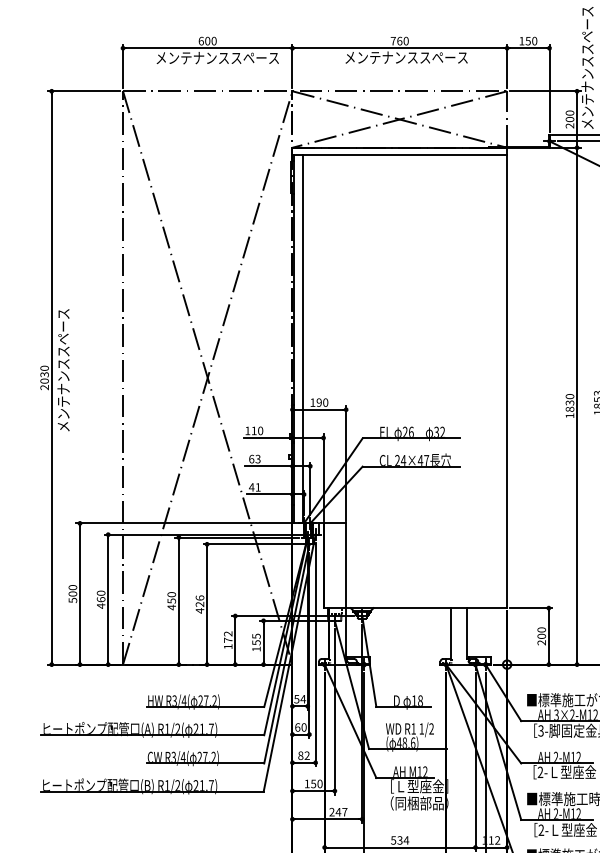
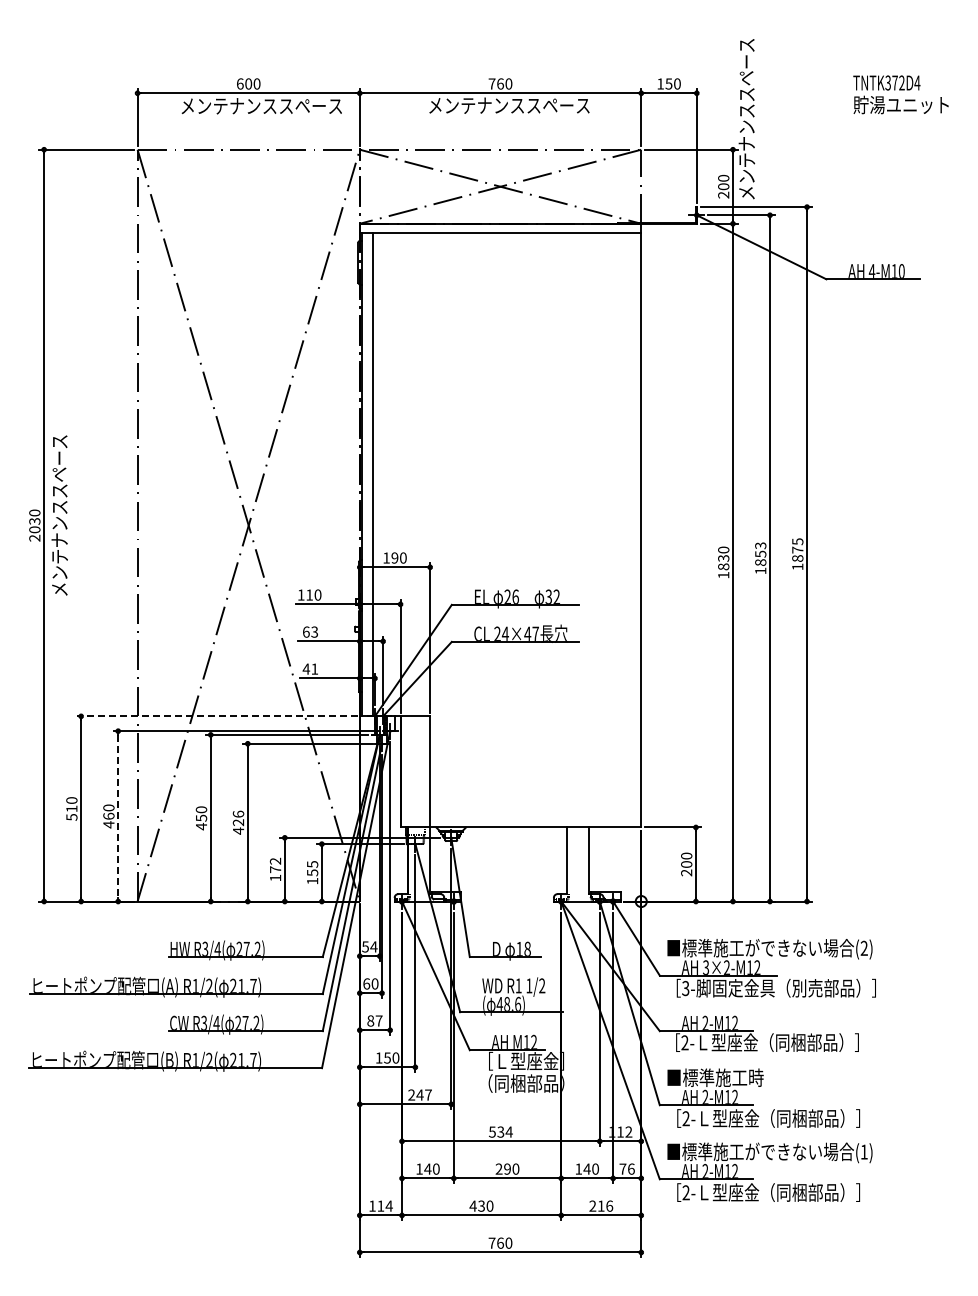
line: (183, 523) -> (217, 716), solid -> dashed
text: (72, 593) -> (71, 808), 500 -> 510
line: (108, 599) -> (118, 816), solid -> dashed
text: (306, 755) -> (378, 1020), 82 -> 87

